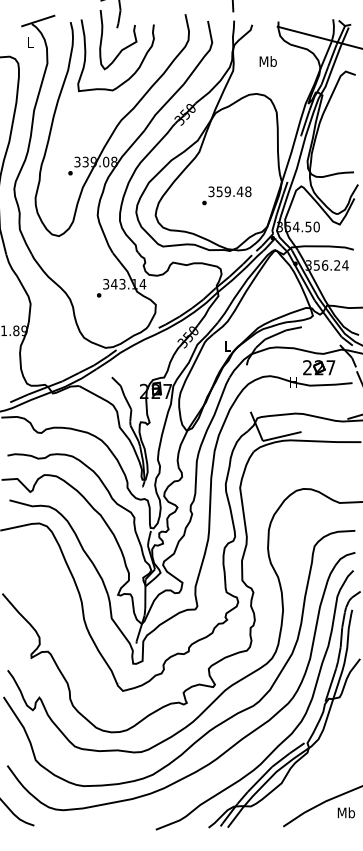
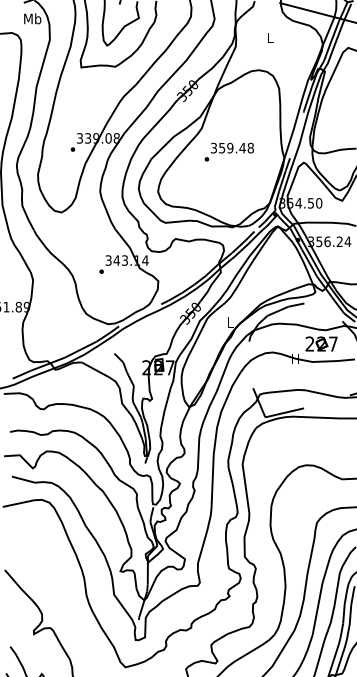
text: (29, 42) -> (31, 18), L -> Mb
text: (267, 61) -> (269, 37), Mb -> L
text: (226, 195) -> (228, 151), moved

